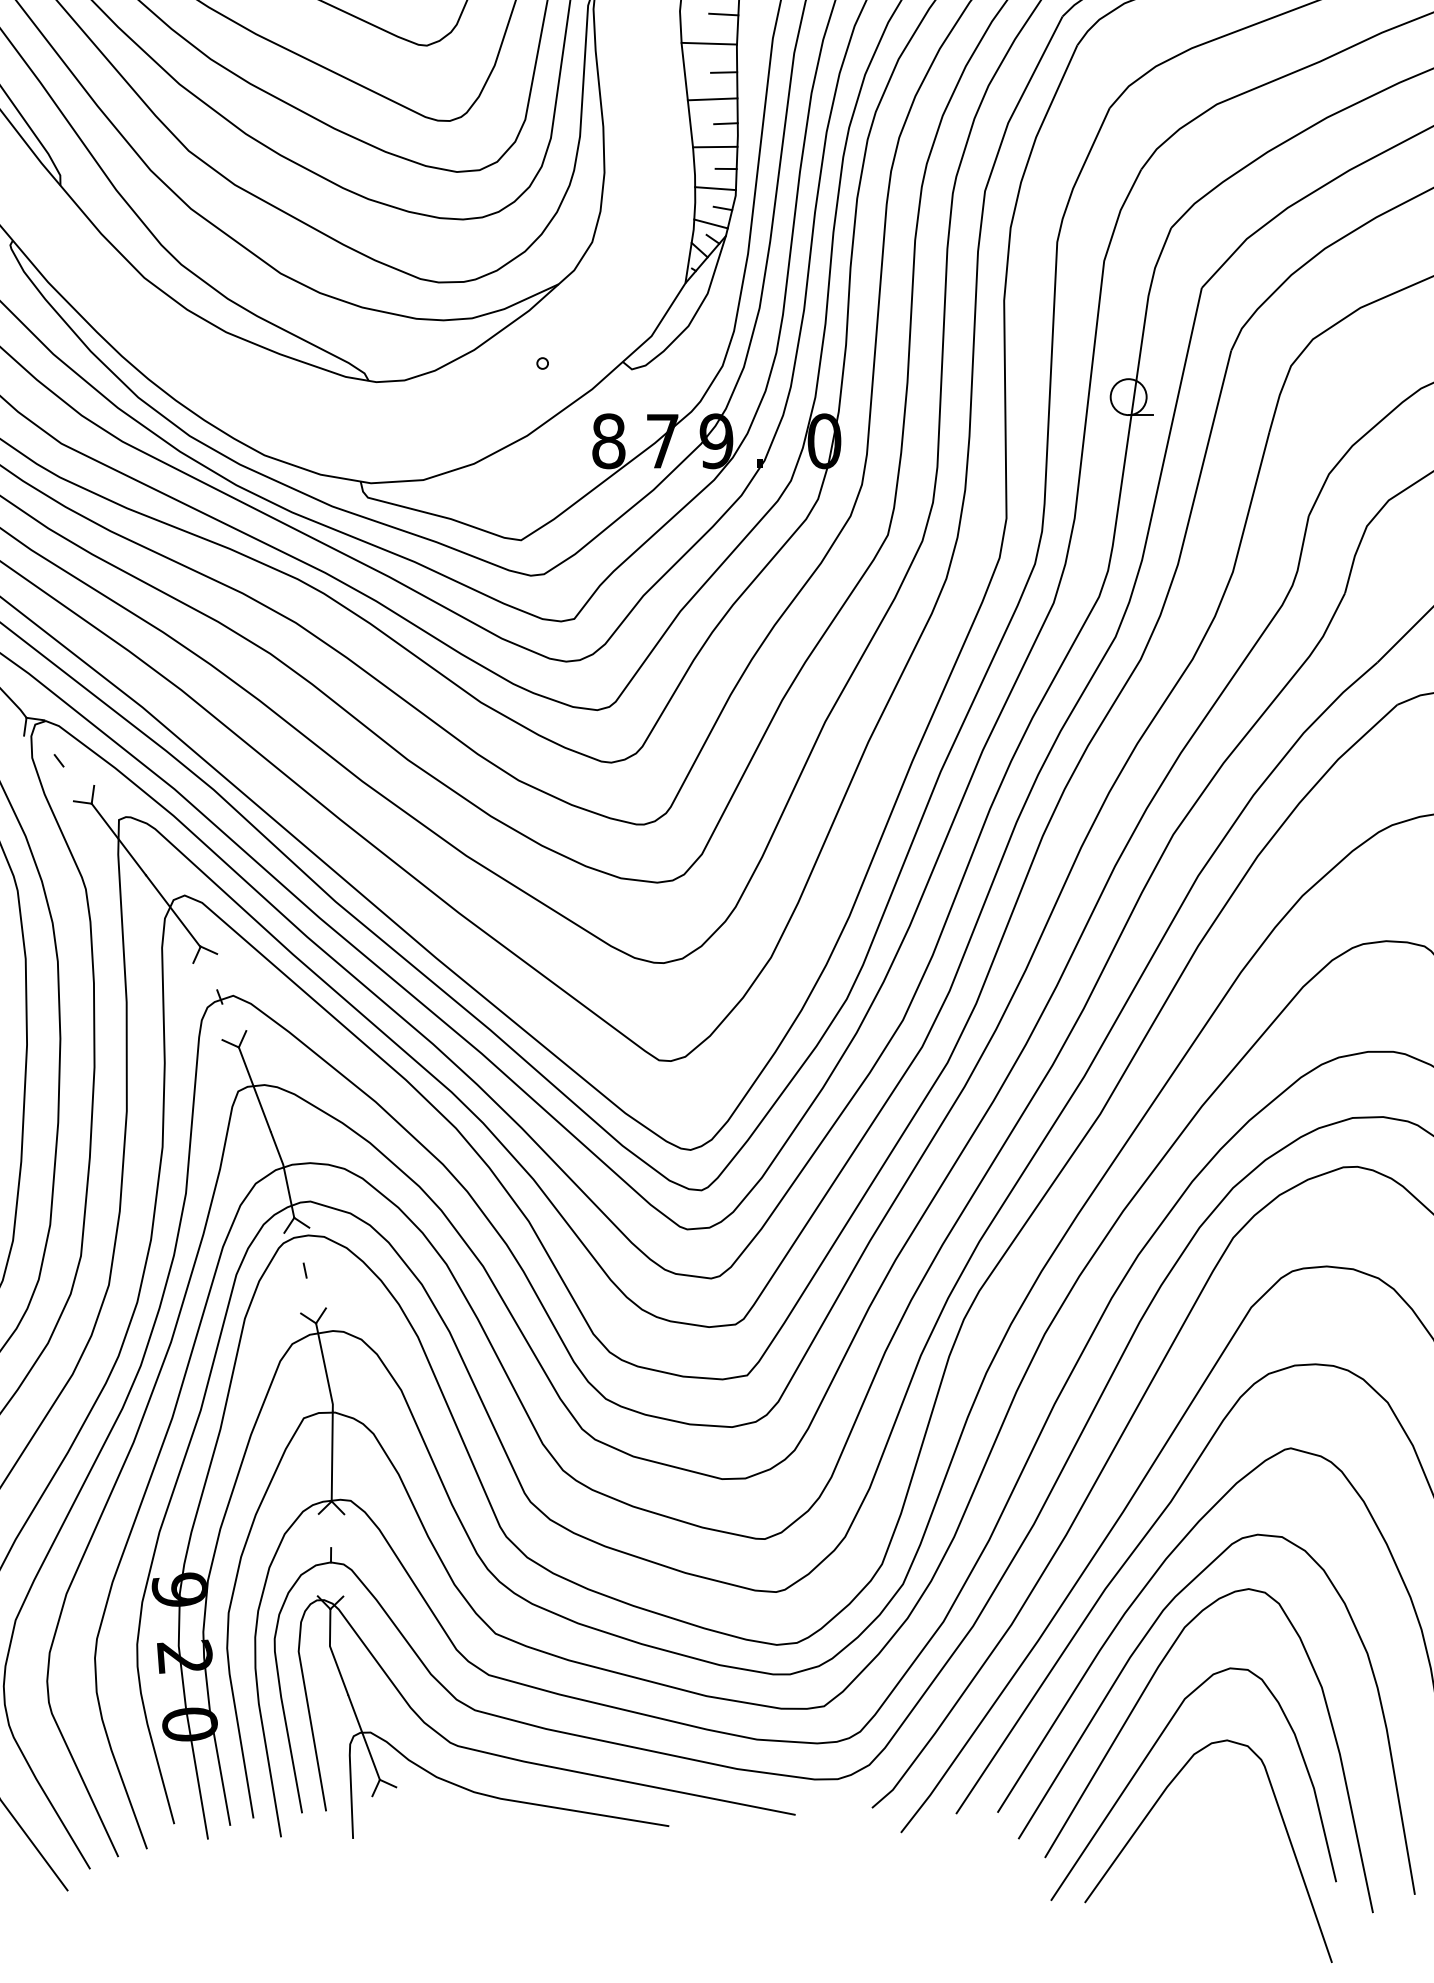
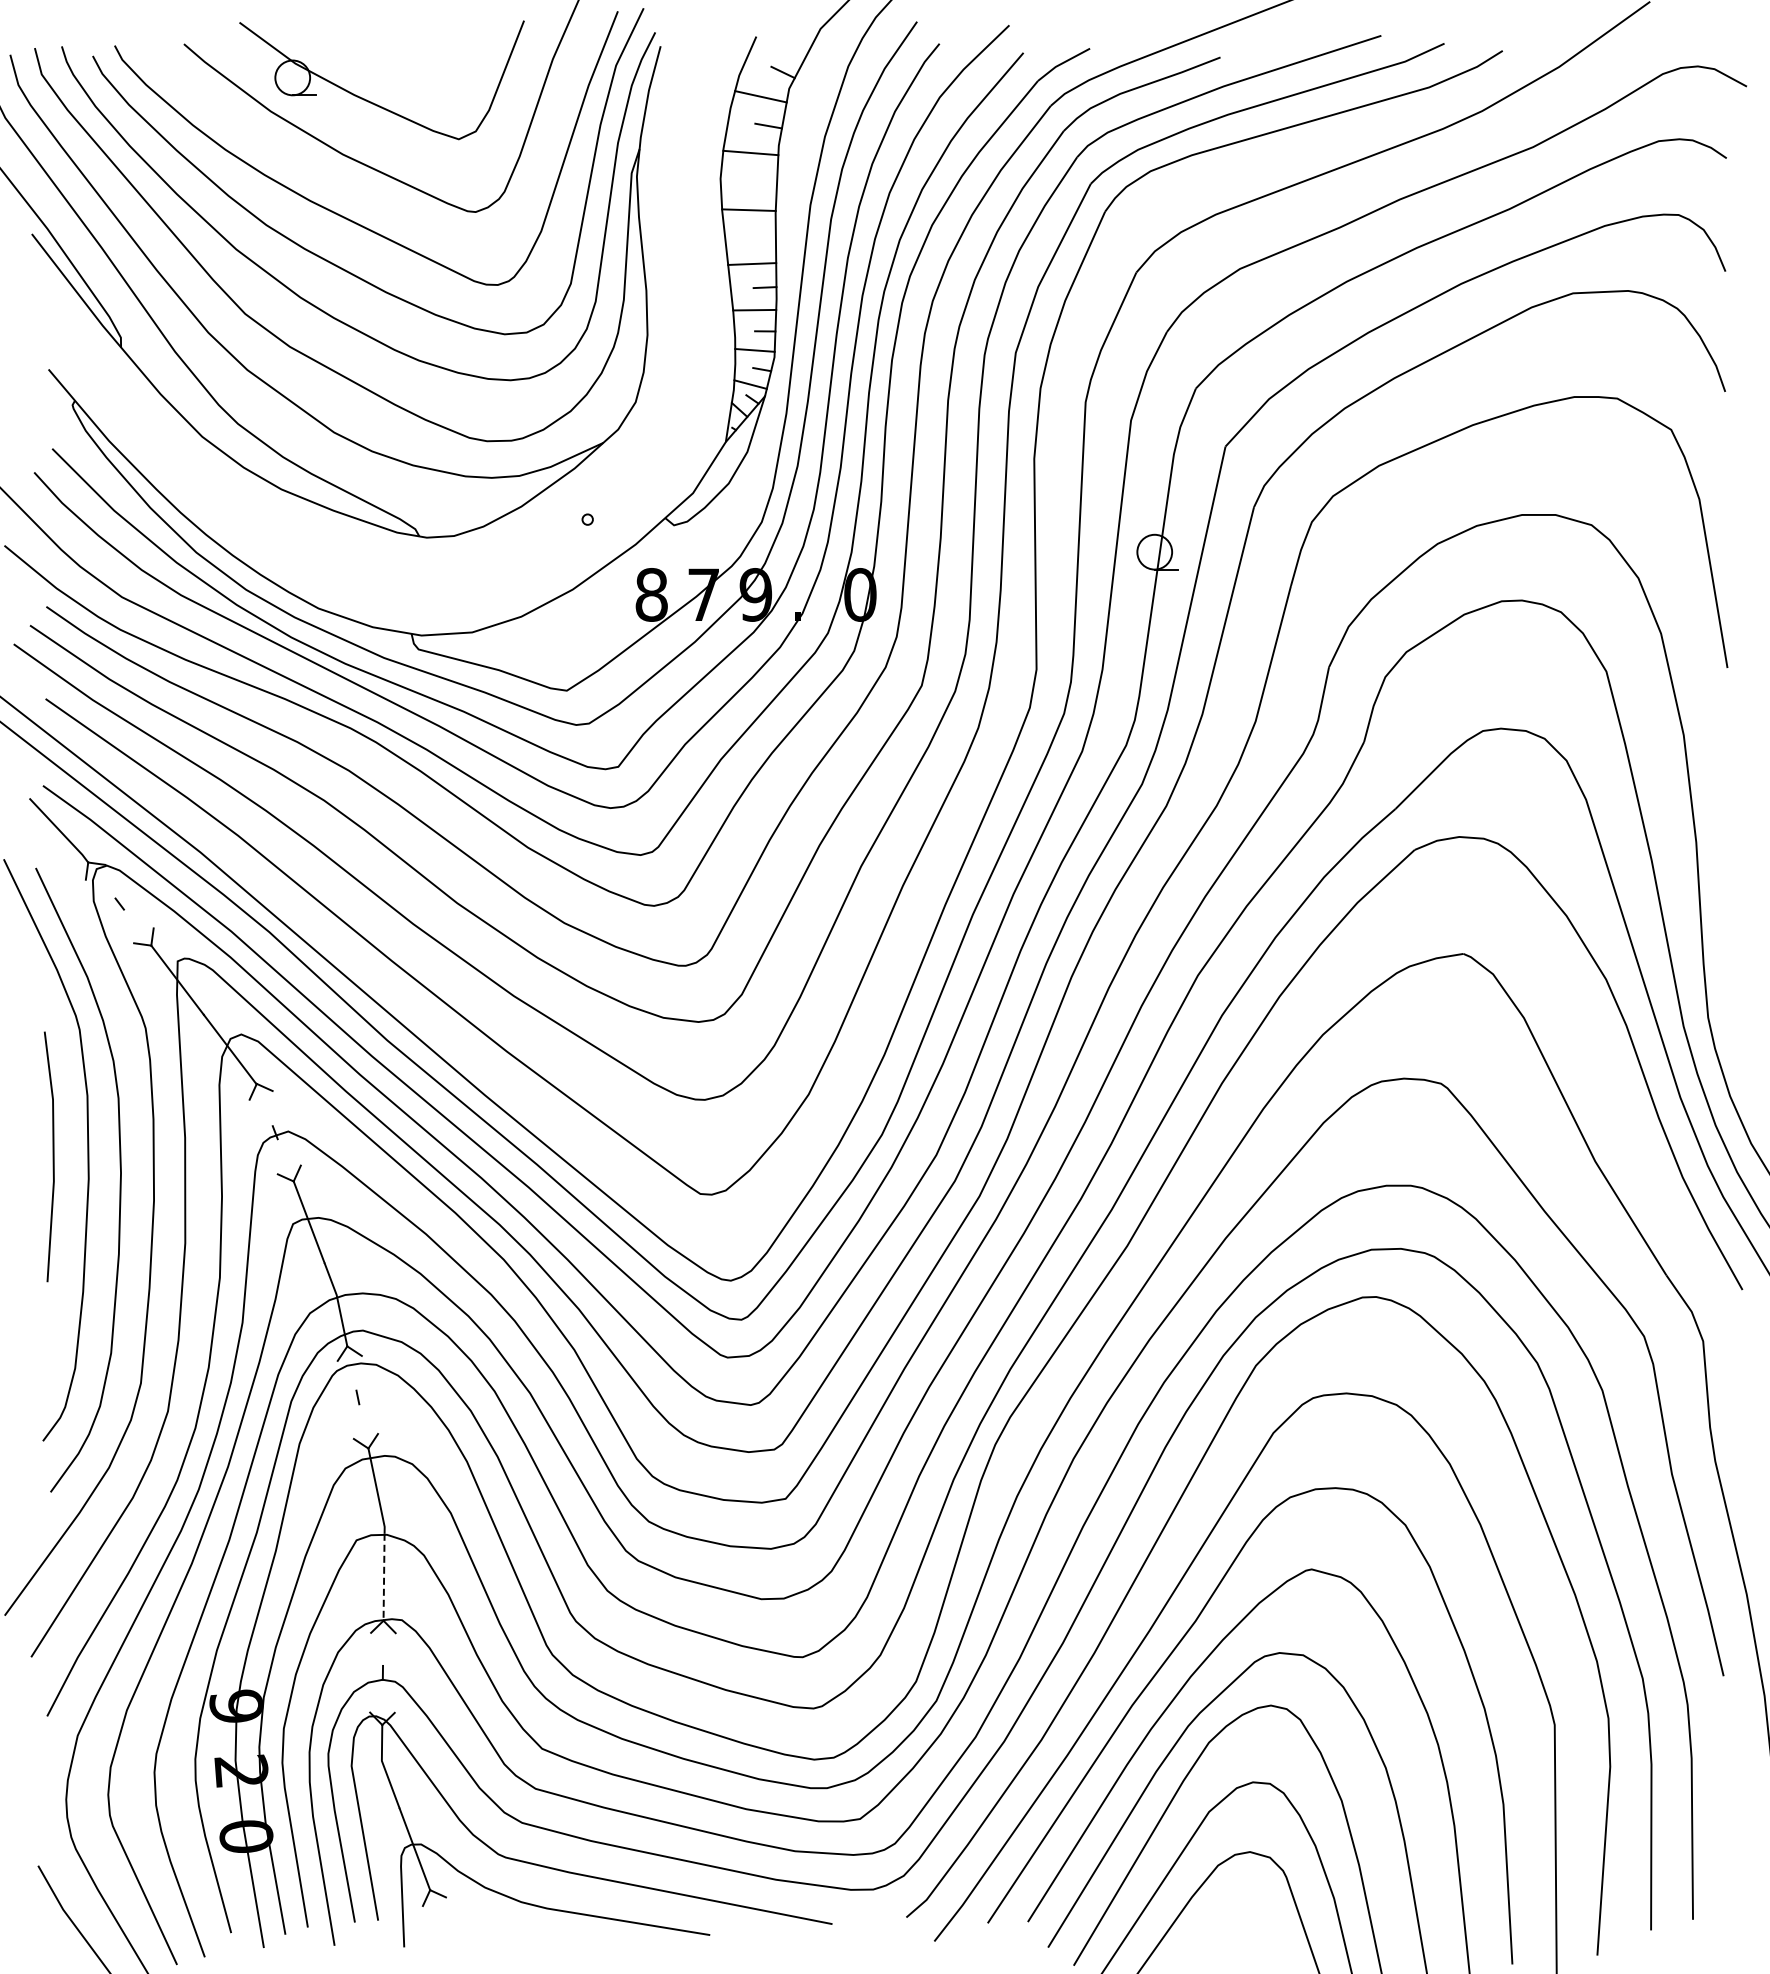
line: (723, 14) -> (762, 181), removed
line: (723, 71) -> (762, 237), removed
line: (332, 1456) -> (384, 1577), solid -> dashed

